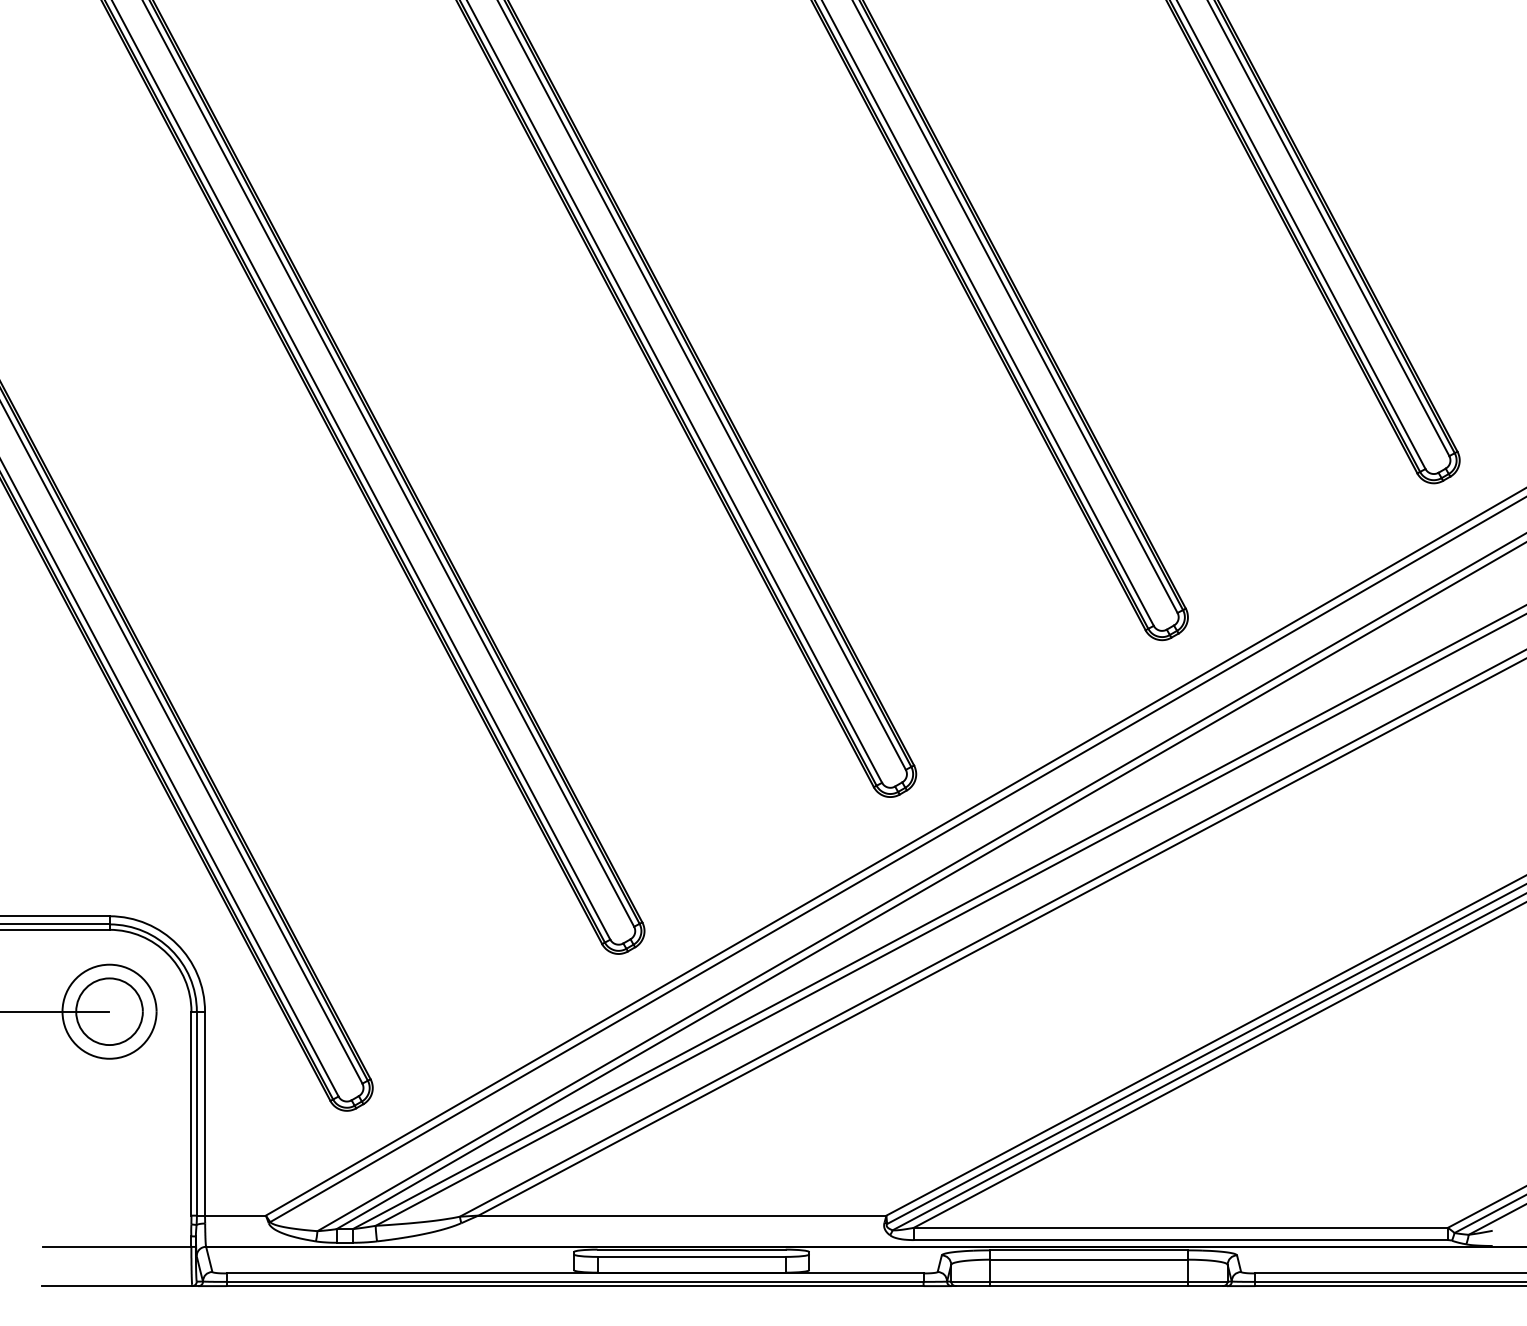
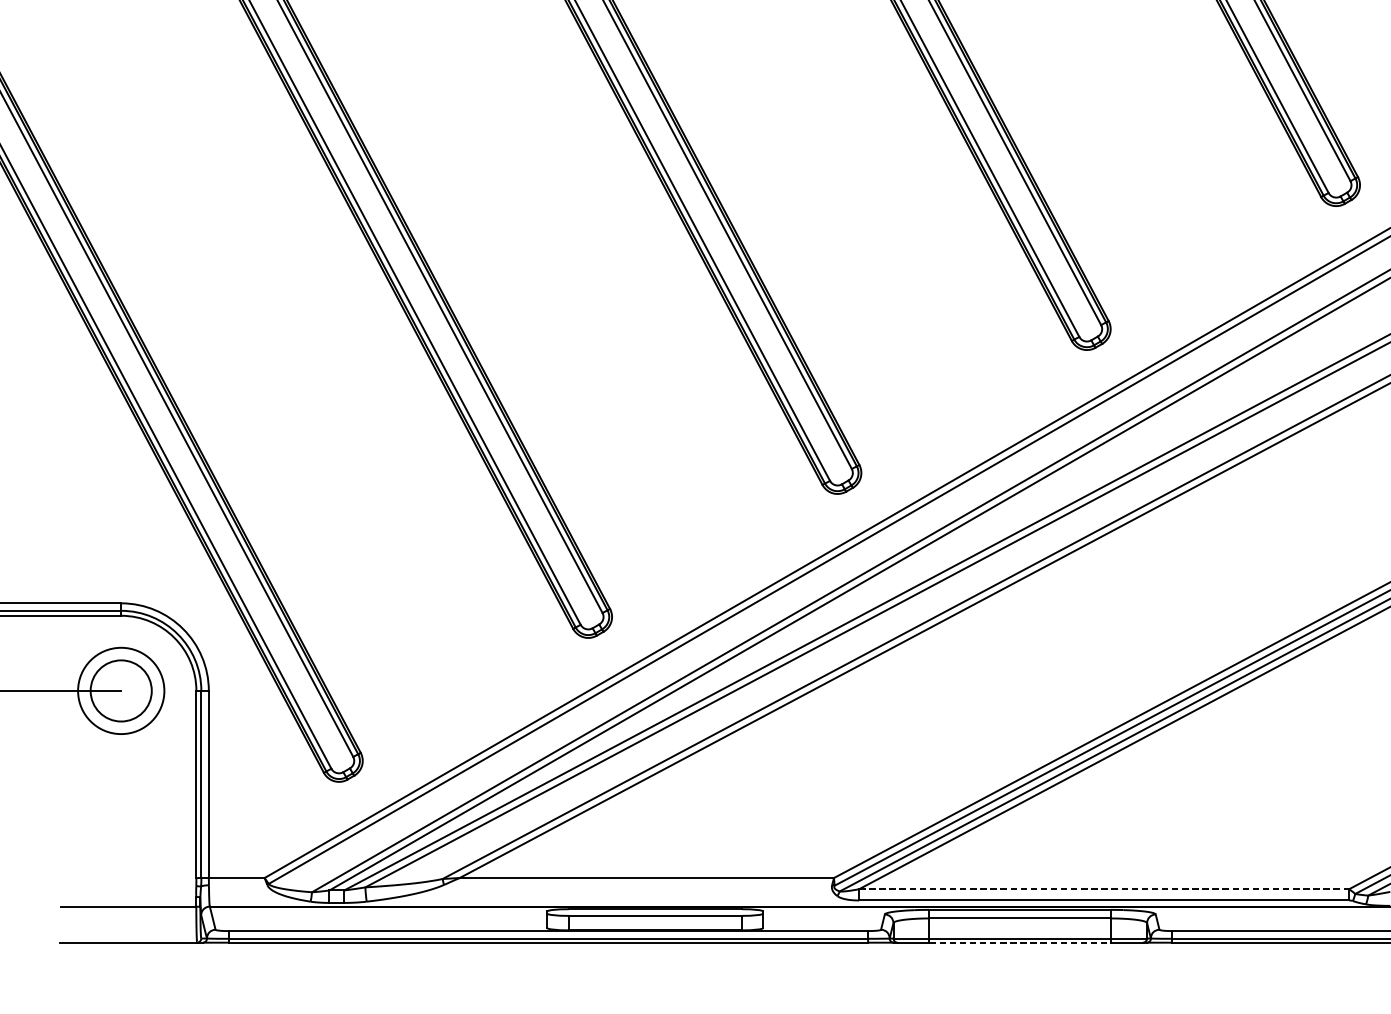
line: (1181, 1227) -> (1104, 888), solid -> dashed
line: (1089, 1286) -> (1020, 943), solid -> dashed

